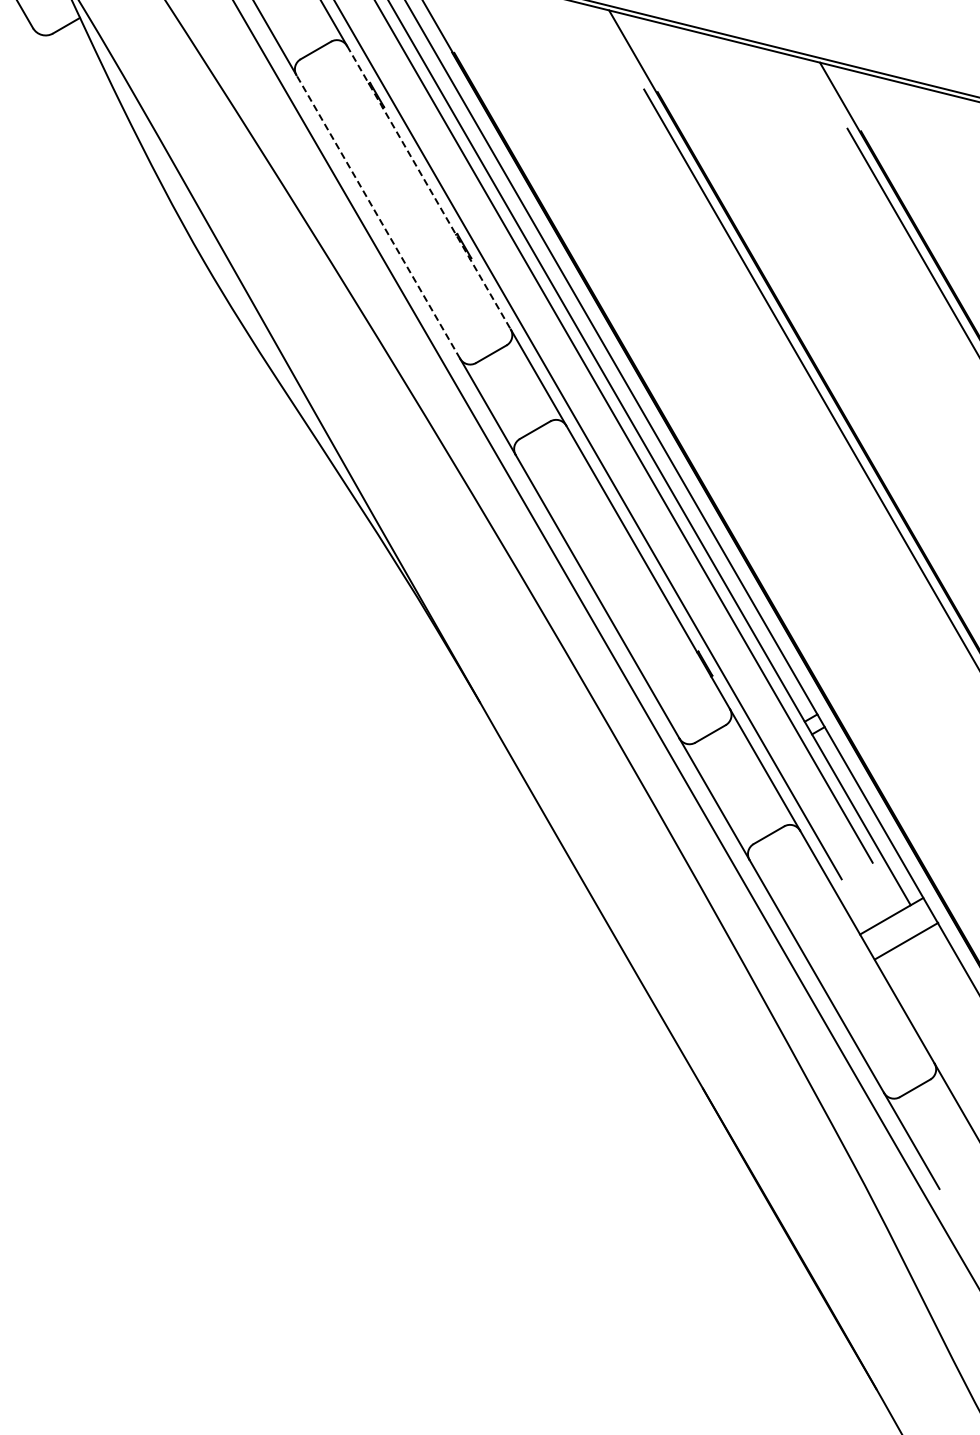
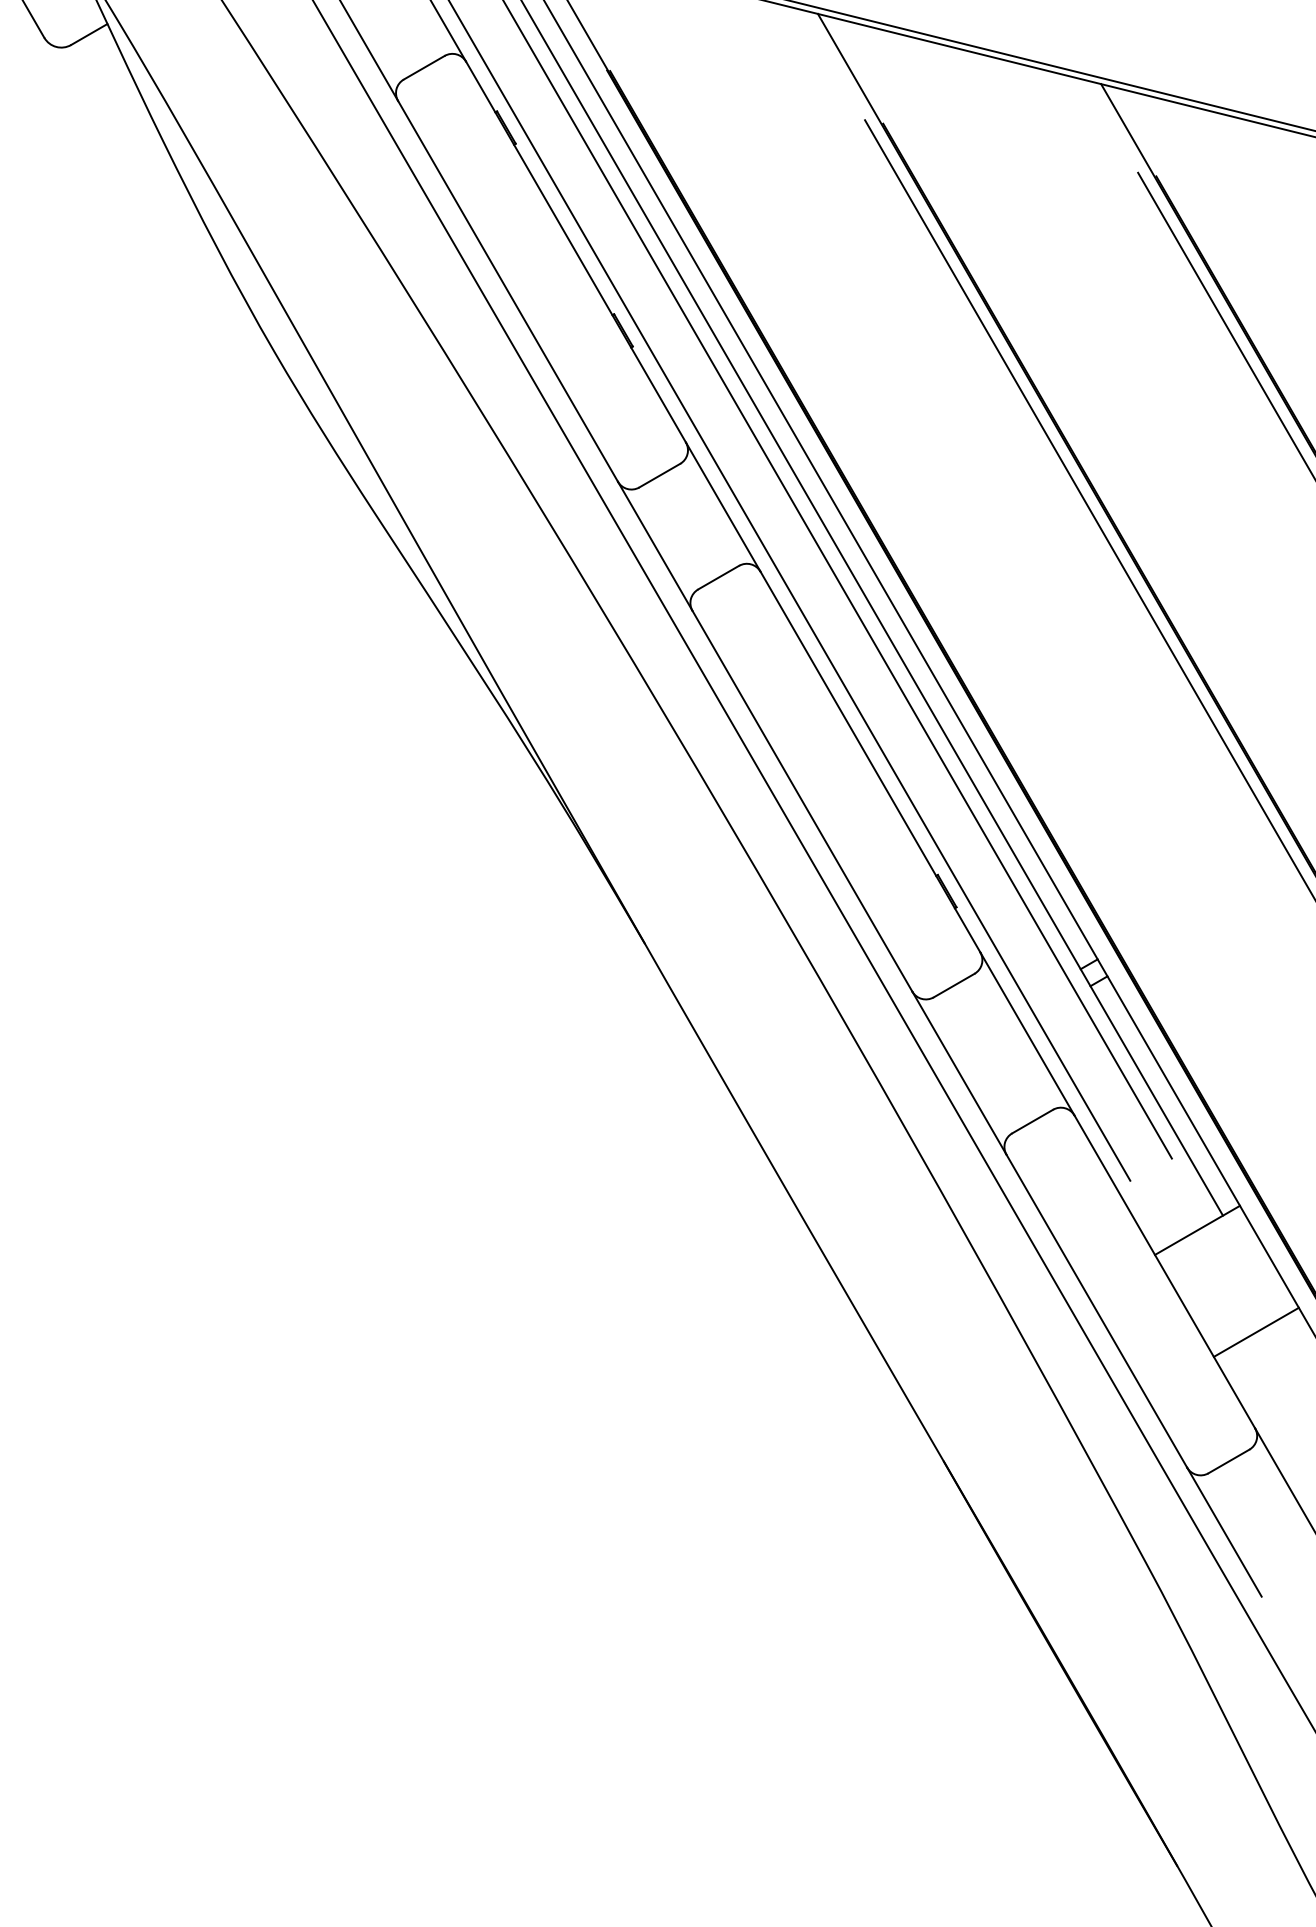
line: (428, 187) -> (575, 251), dashed -> solid
line: (378, 216) -> (508, 290), dashed -> solid
line: (906, 940) -> (1256, 1331), moved

